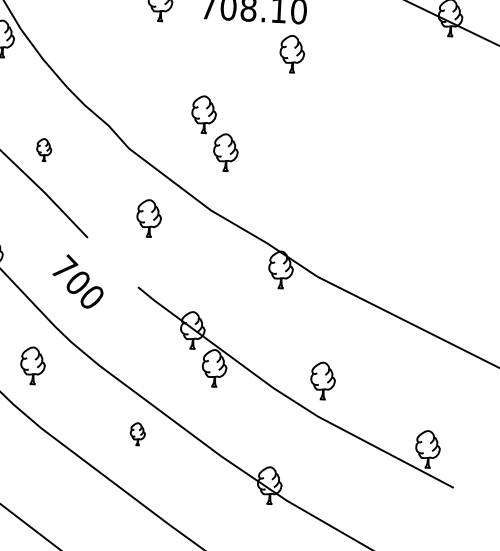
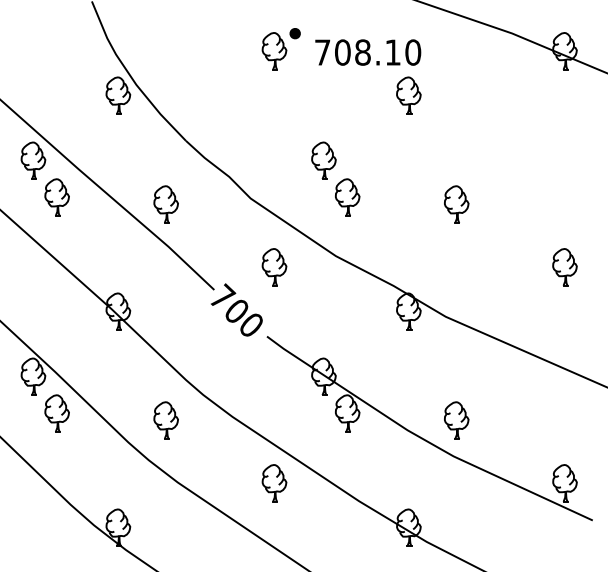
part: (43, 150) -> (165, 204), size x1.67
part: (334, 165) -> (456, 204), added
part: (438, 233) -> (564, 267), added
text: (77, 280) -> (236, 309), moved
part: (137, 434) -> (274, 483), size x1.67

